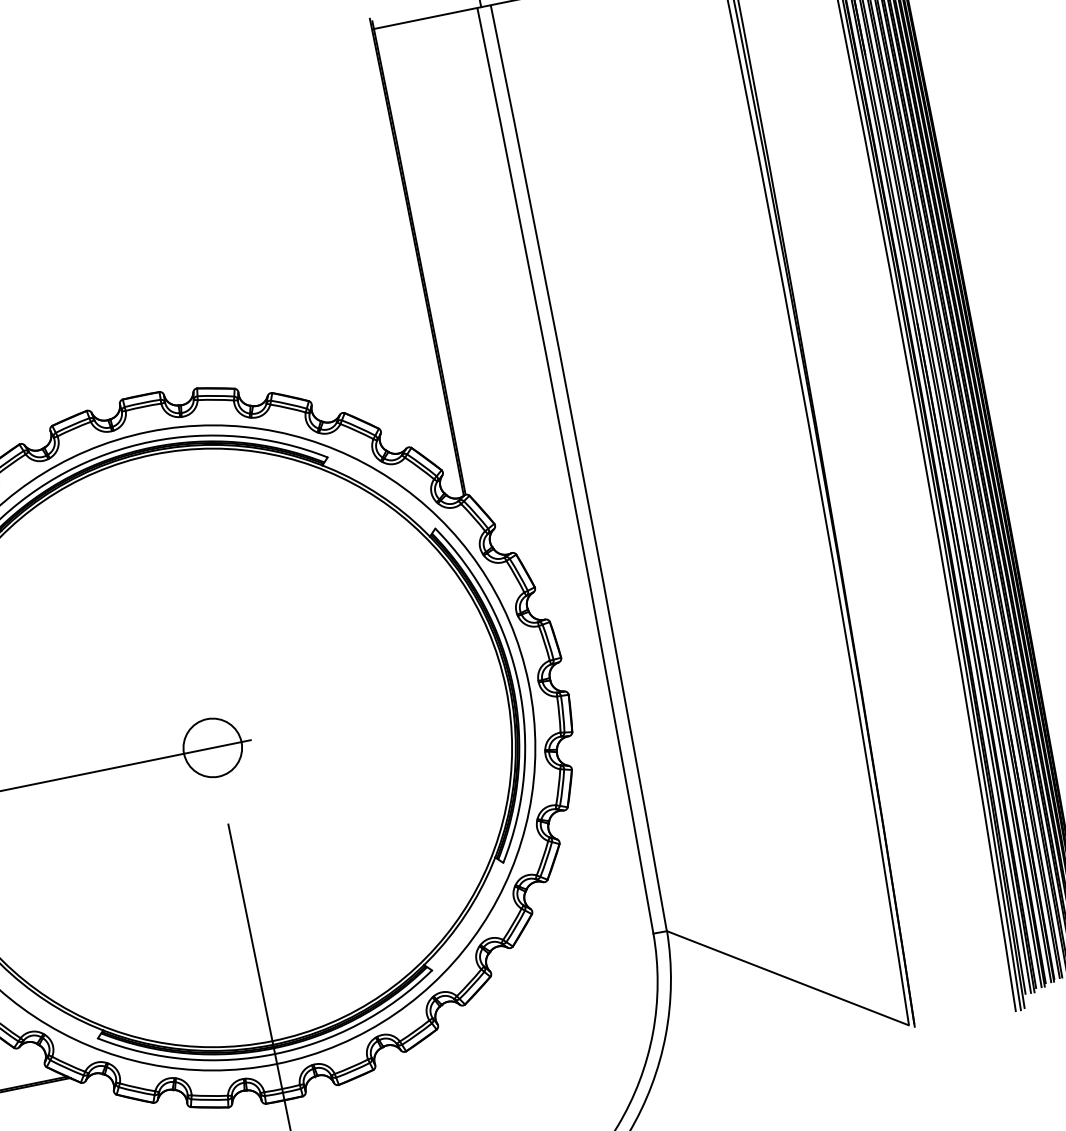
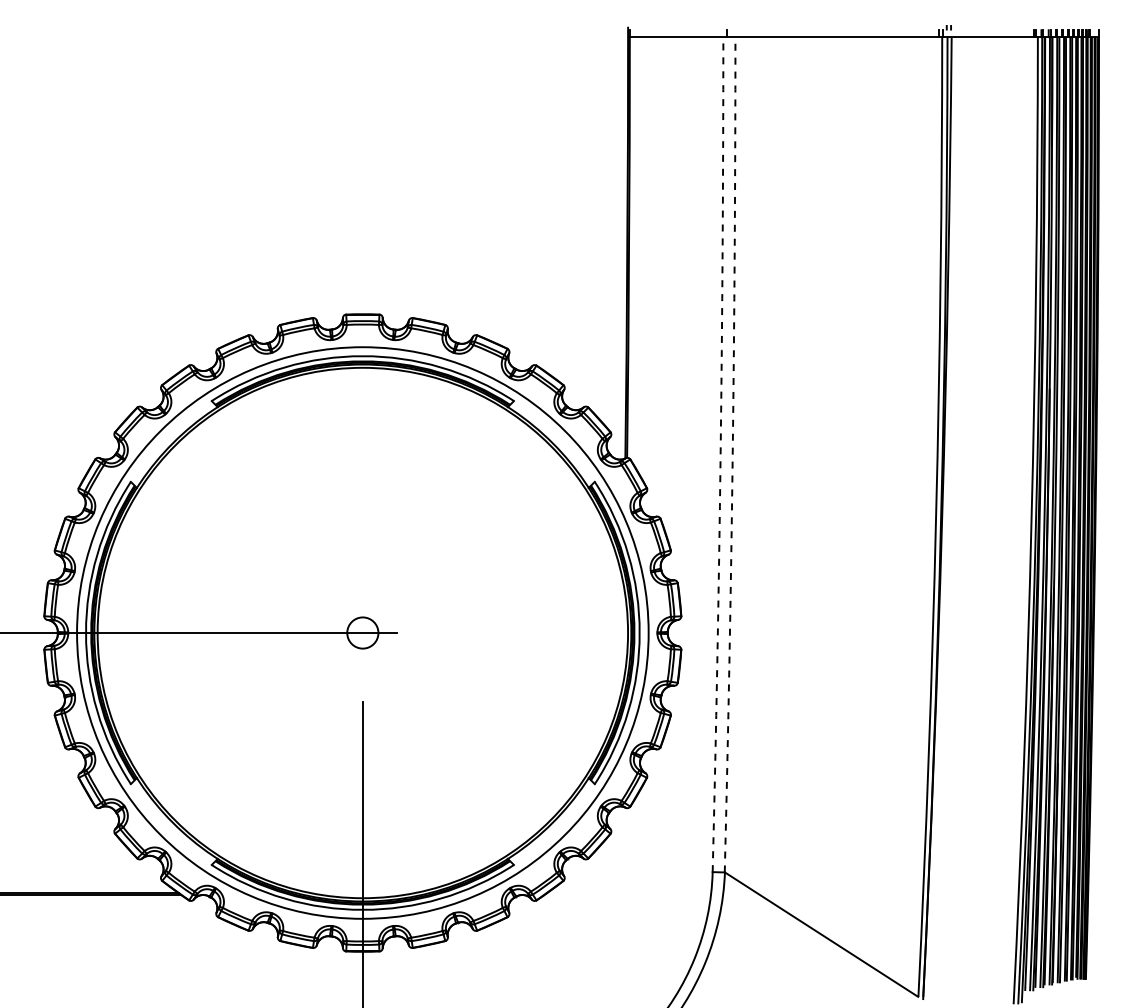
arc: (581, 467) -> (732, 454), solid -> dashed
arc: (568, 470) -> (720, 454), solid -> dashed
circle: (212, 748) -> (362, 633), size x0.6

